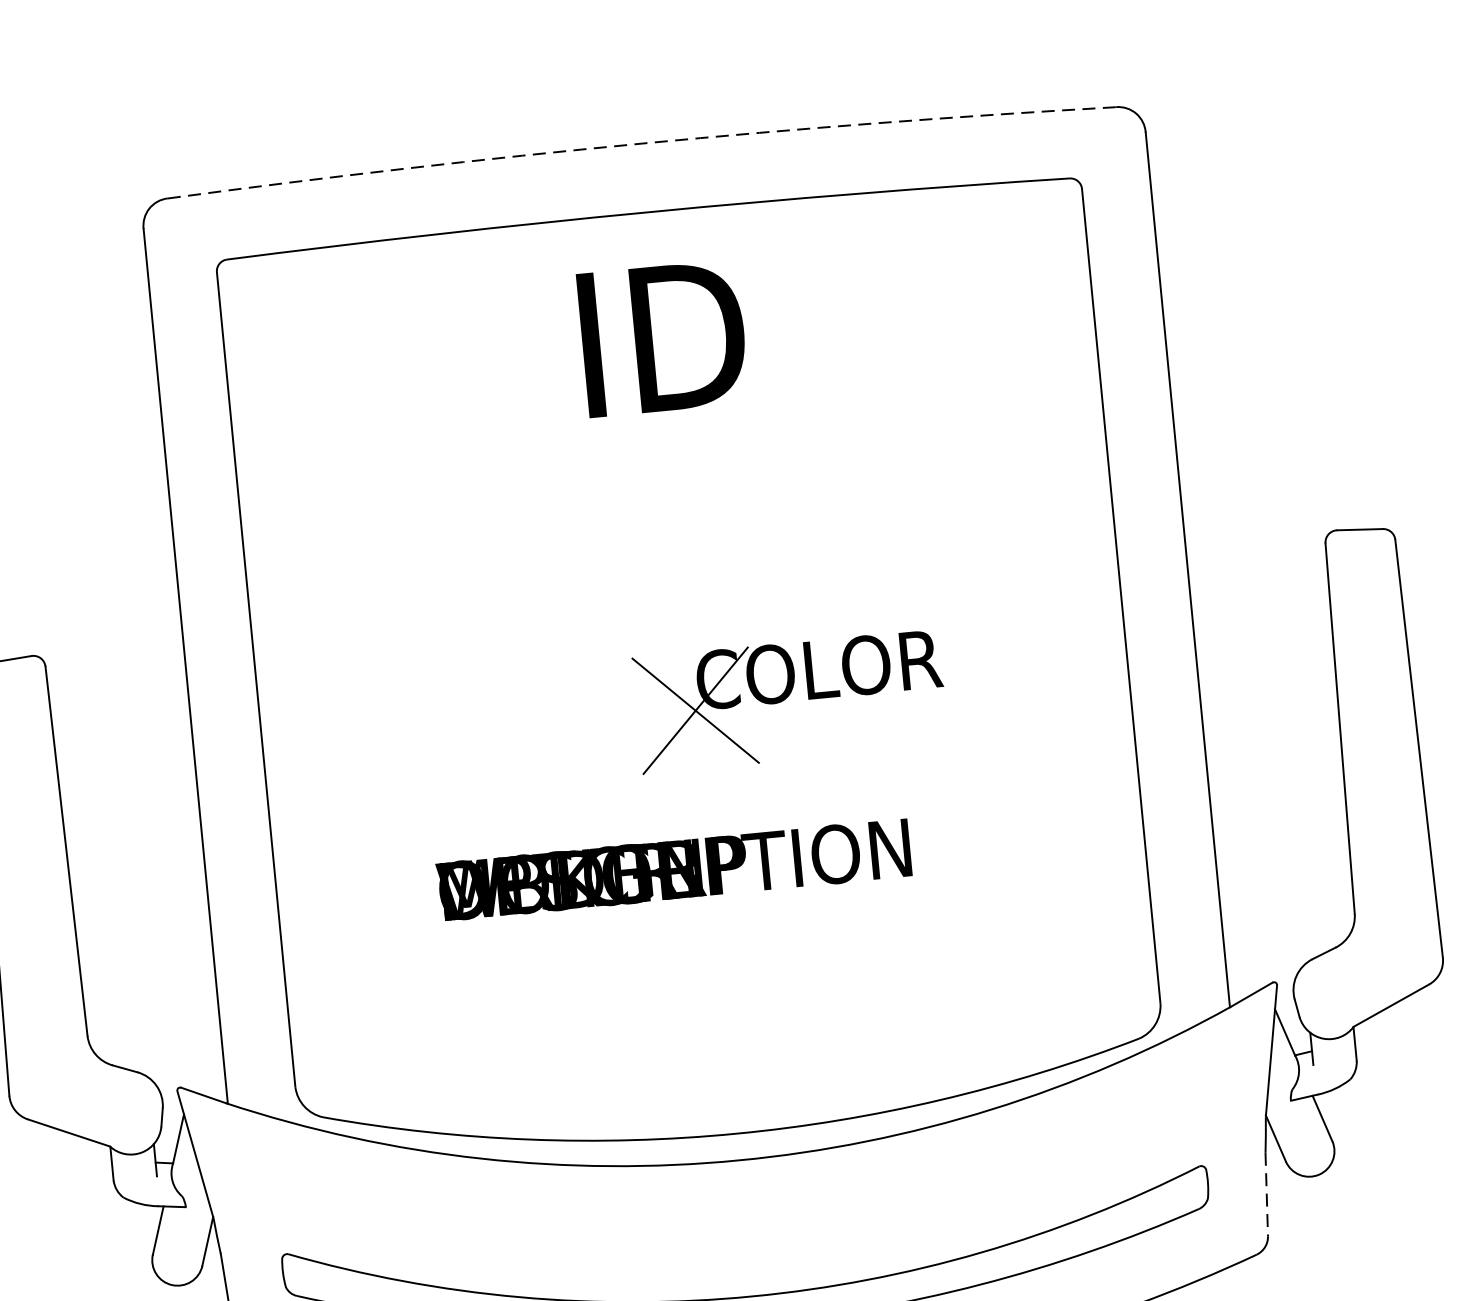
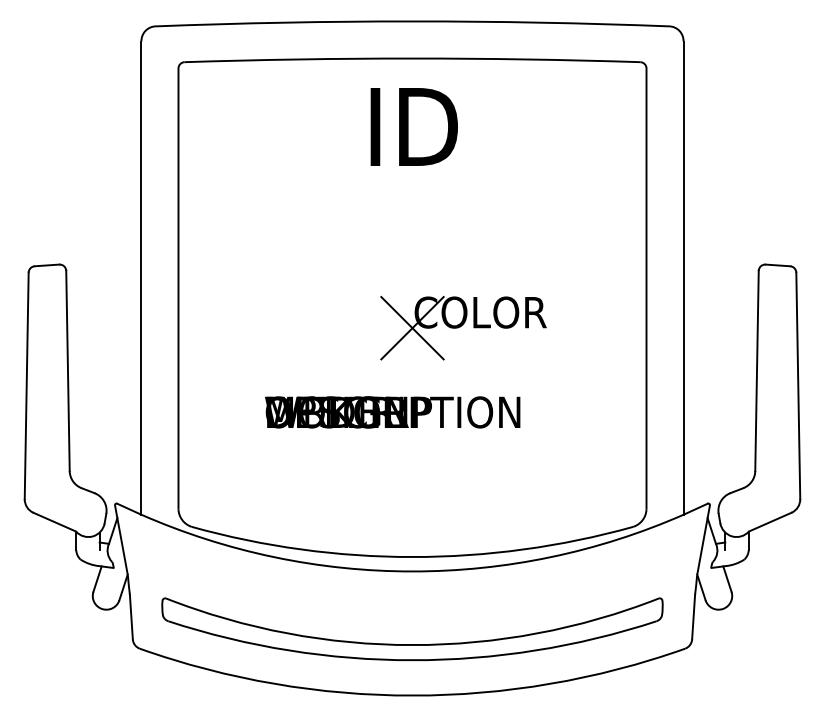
line: (641, 143) -> (412, 21), dashed -> solid
line: (1266, 1195) -> (693, 617), dashed -> solid

